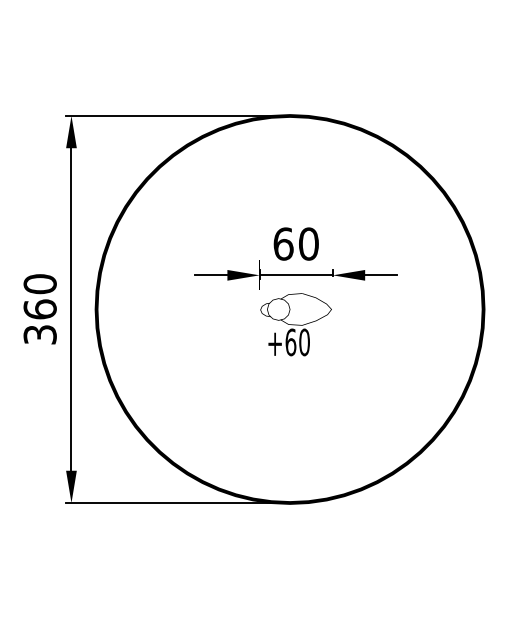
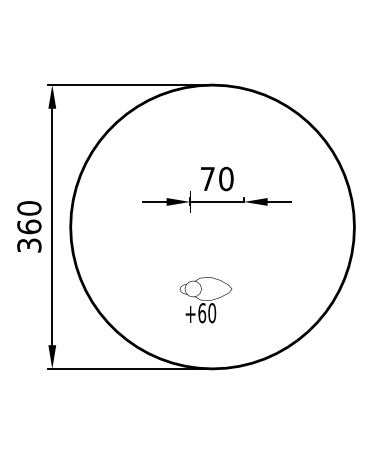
text: (283, 243) -> (207, 178), 60 -> 70
text: (295, 325) -> (205, 300), moved

